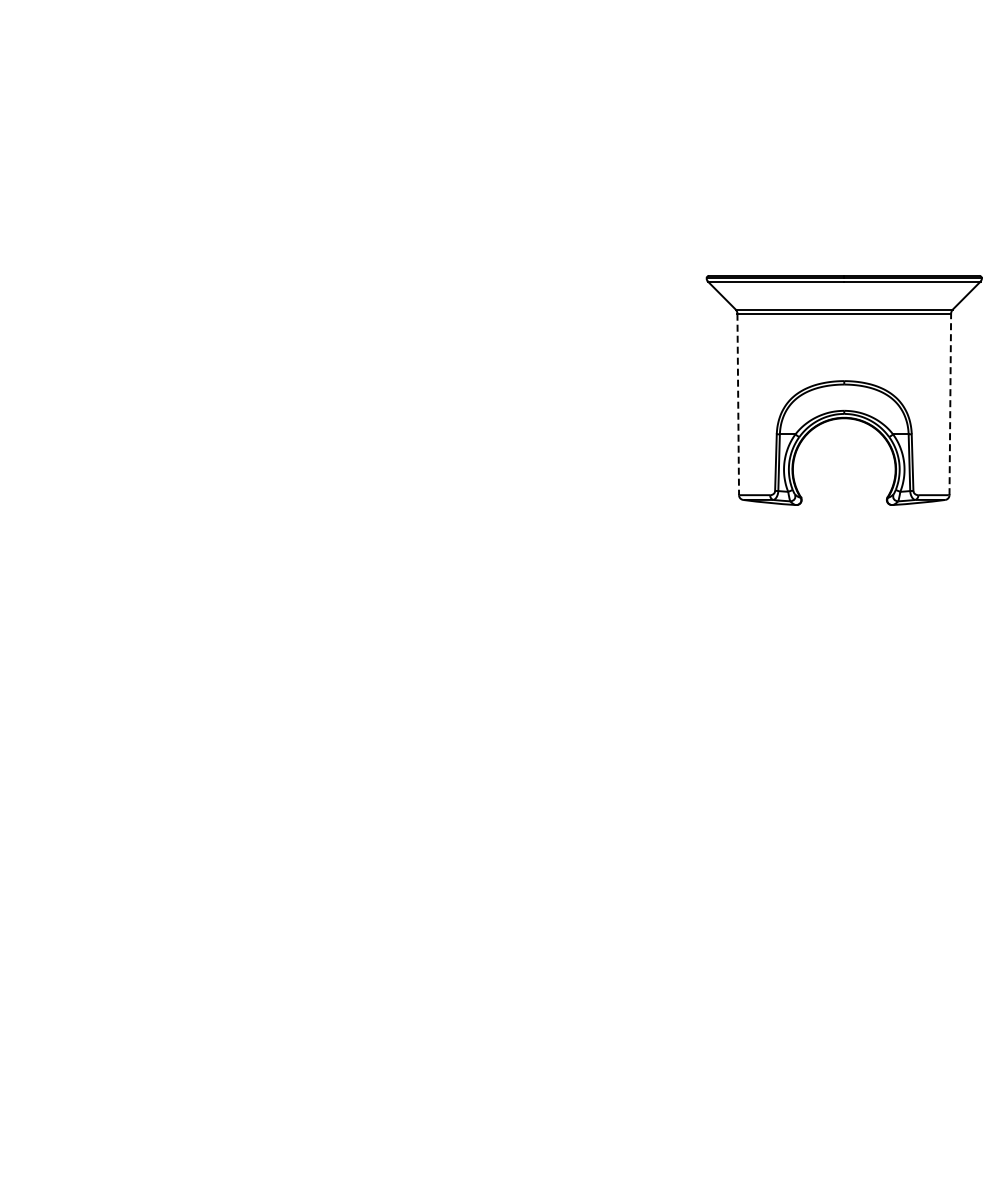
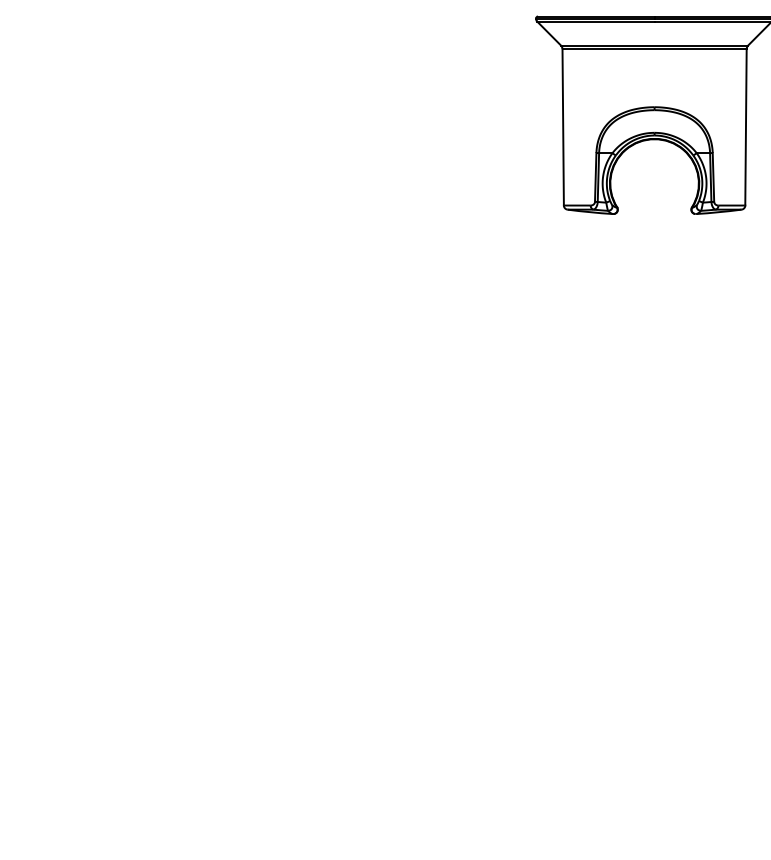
line: (738, 404) -> (563, 127), dashed -> solid
line: (950, 404) -> (746, 127), dashed -> solid

